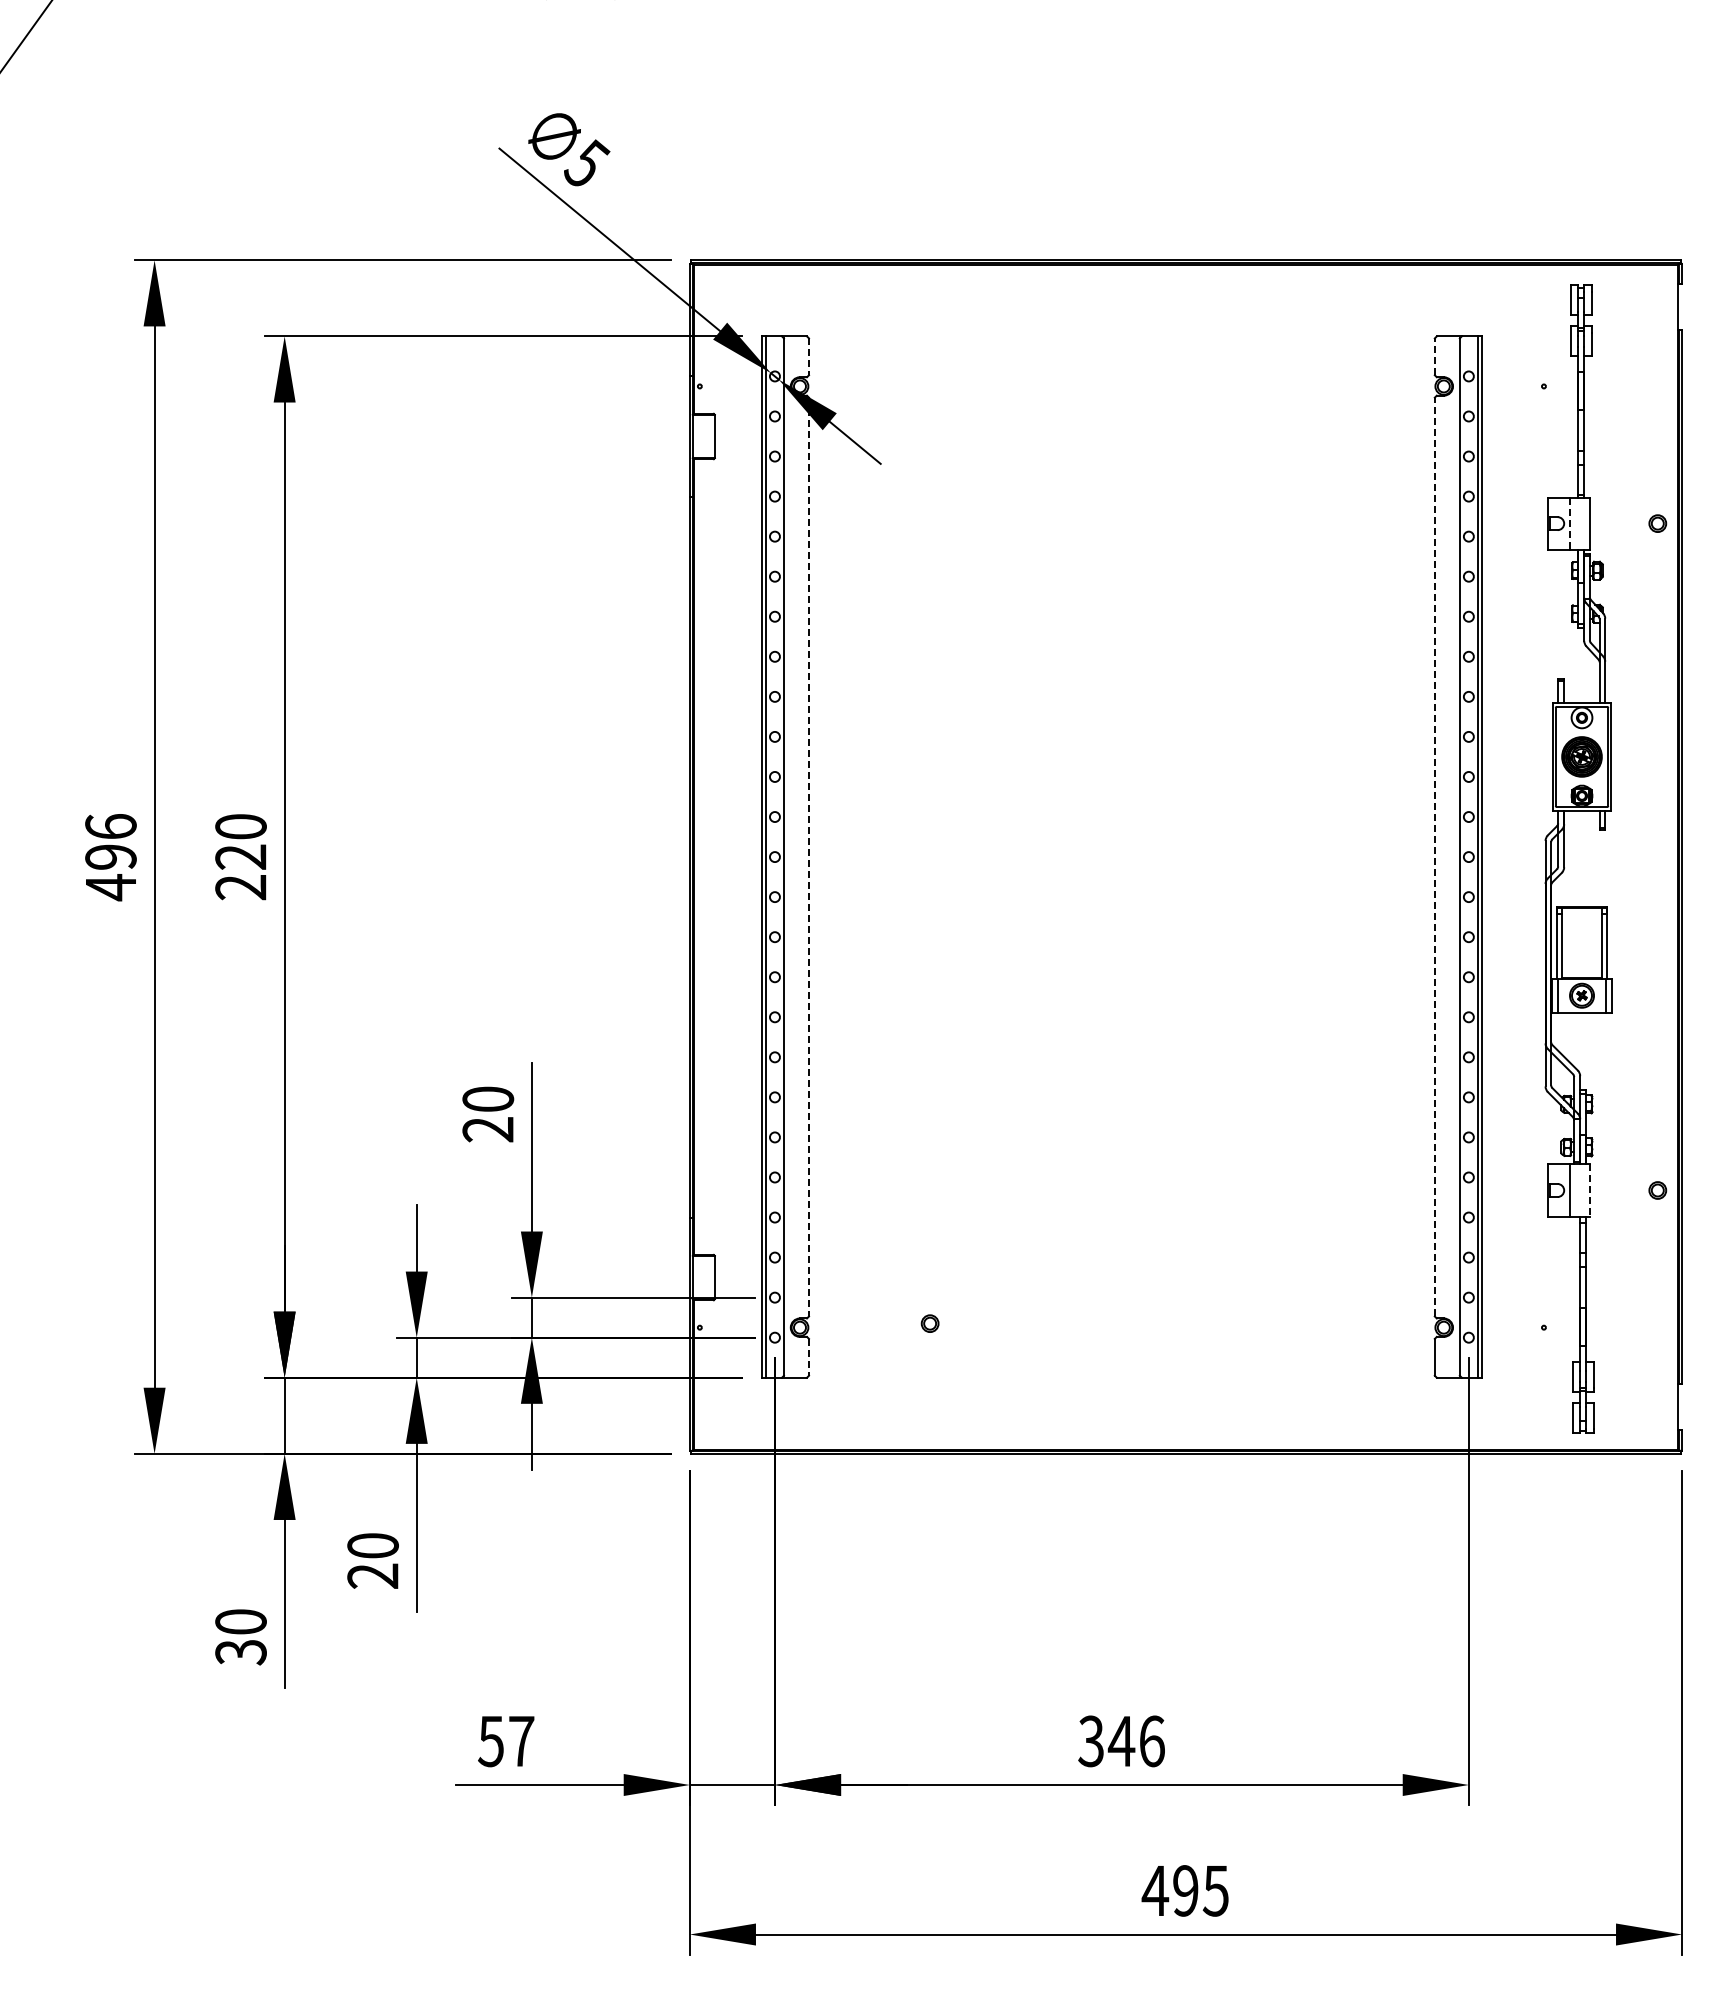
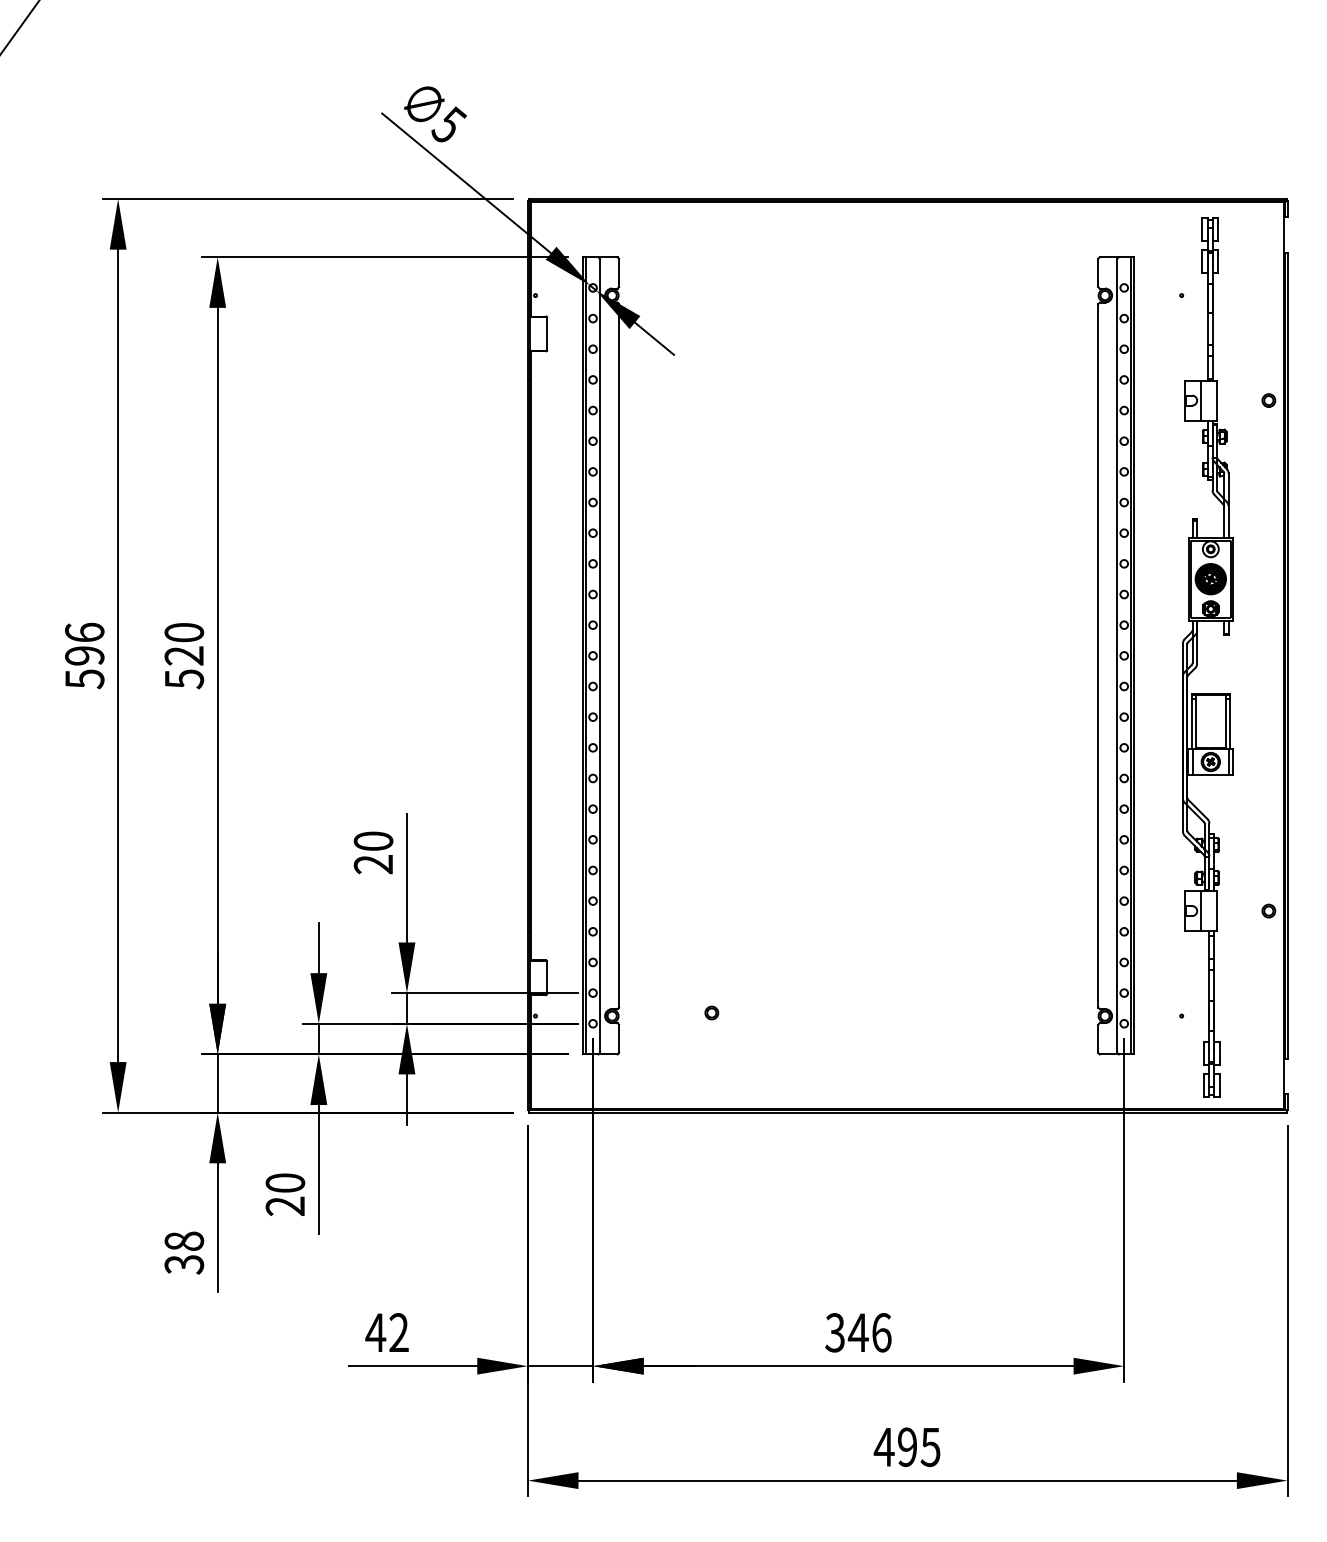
line: (1434, 356) -> (1097, 272), dashed -> solid
line: (809, 357) -> (619, 273), dashed -> solid
line: (1569, 524) -> (1201, 401), dashed -> solid
line: (1434, 856) -> (1097, 655), dashed -> solid
line: (809, 857) -> (619, 656), dashed -> solid
text: (111, 887) -> (85, 679), 496 -> 596
text: (240, 887) -> (183, 679), 220 -> 520
line: (1589, 1191) -> (1216, 911), dashed -> solid
line: (809, 1357) -> (619, 1038), dashed -> solid
text: (240, 1621) -> (183, 1241), 30 -> 38
text: (505, 1741) -> (386, 1332), 57 -> 42

